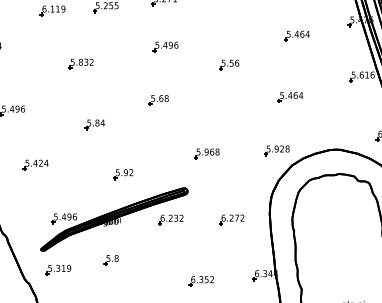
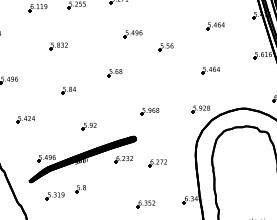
part: (165, 46) -> (133, 33), moved
part: (231, 219) -> (157, 163), moved
part: (58, 270) -> (55, 196), moved

